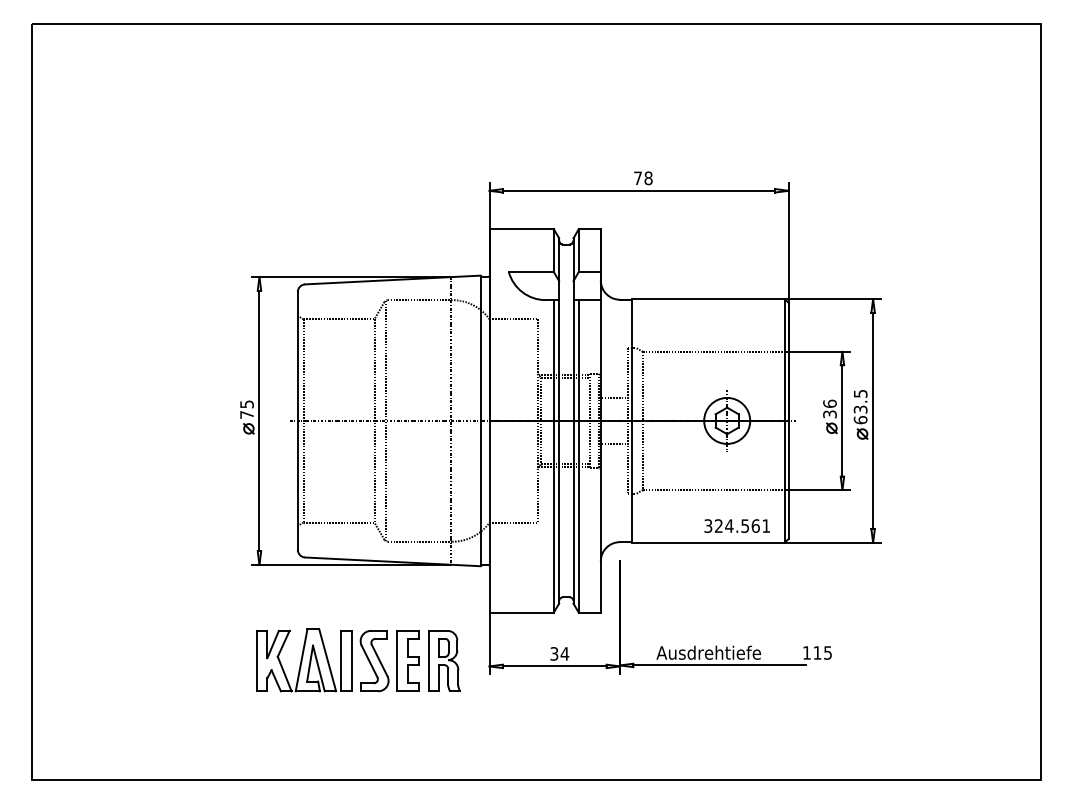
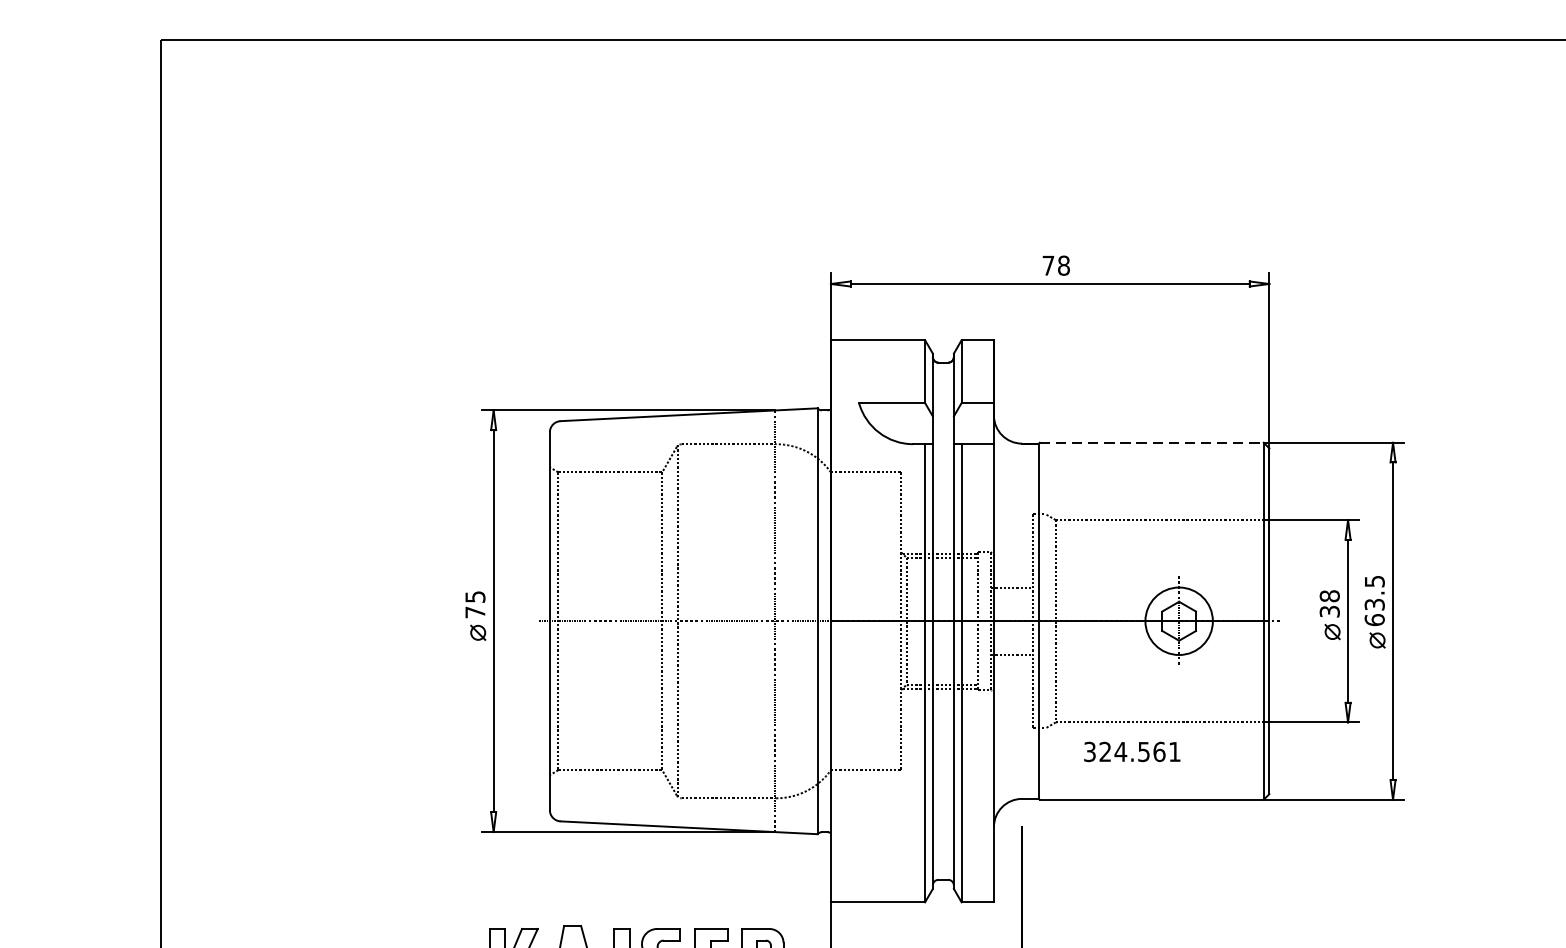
line: (709, 299) -> (1153, 443), solid -> dashed
text: (829, 403) -> (1329, 595), 36 -> 38
text: (736, 525) -> (1131, 751), moved

